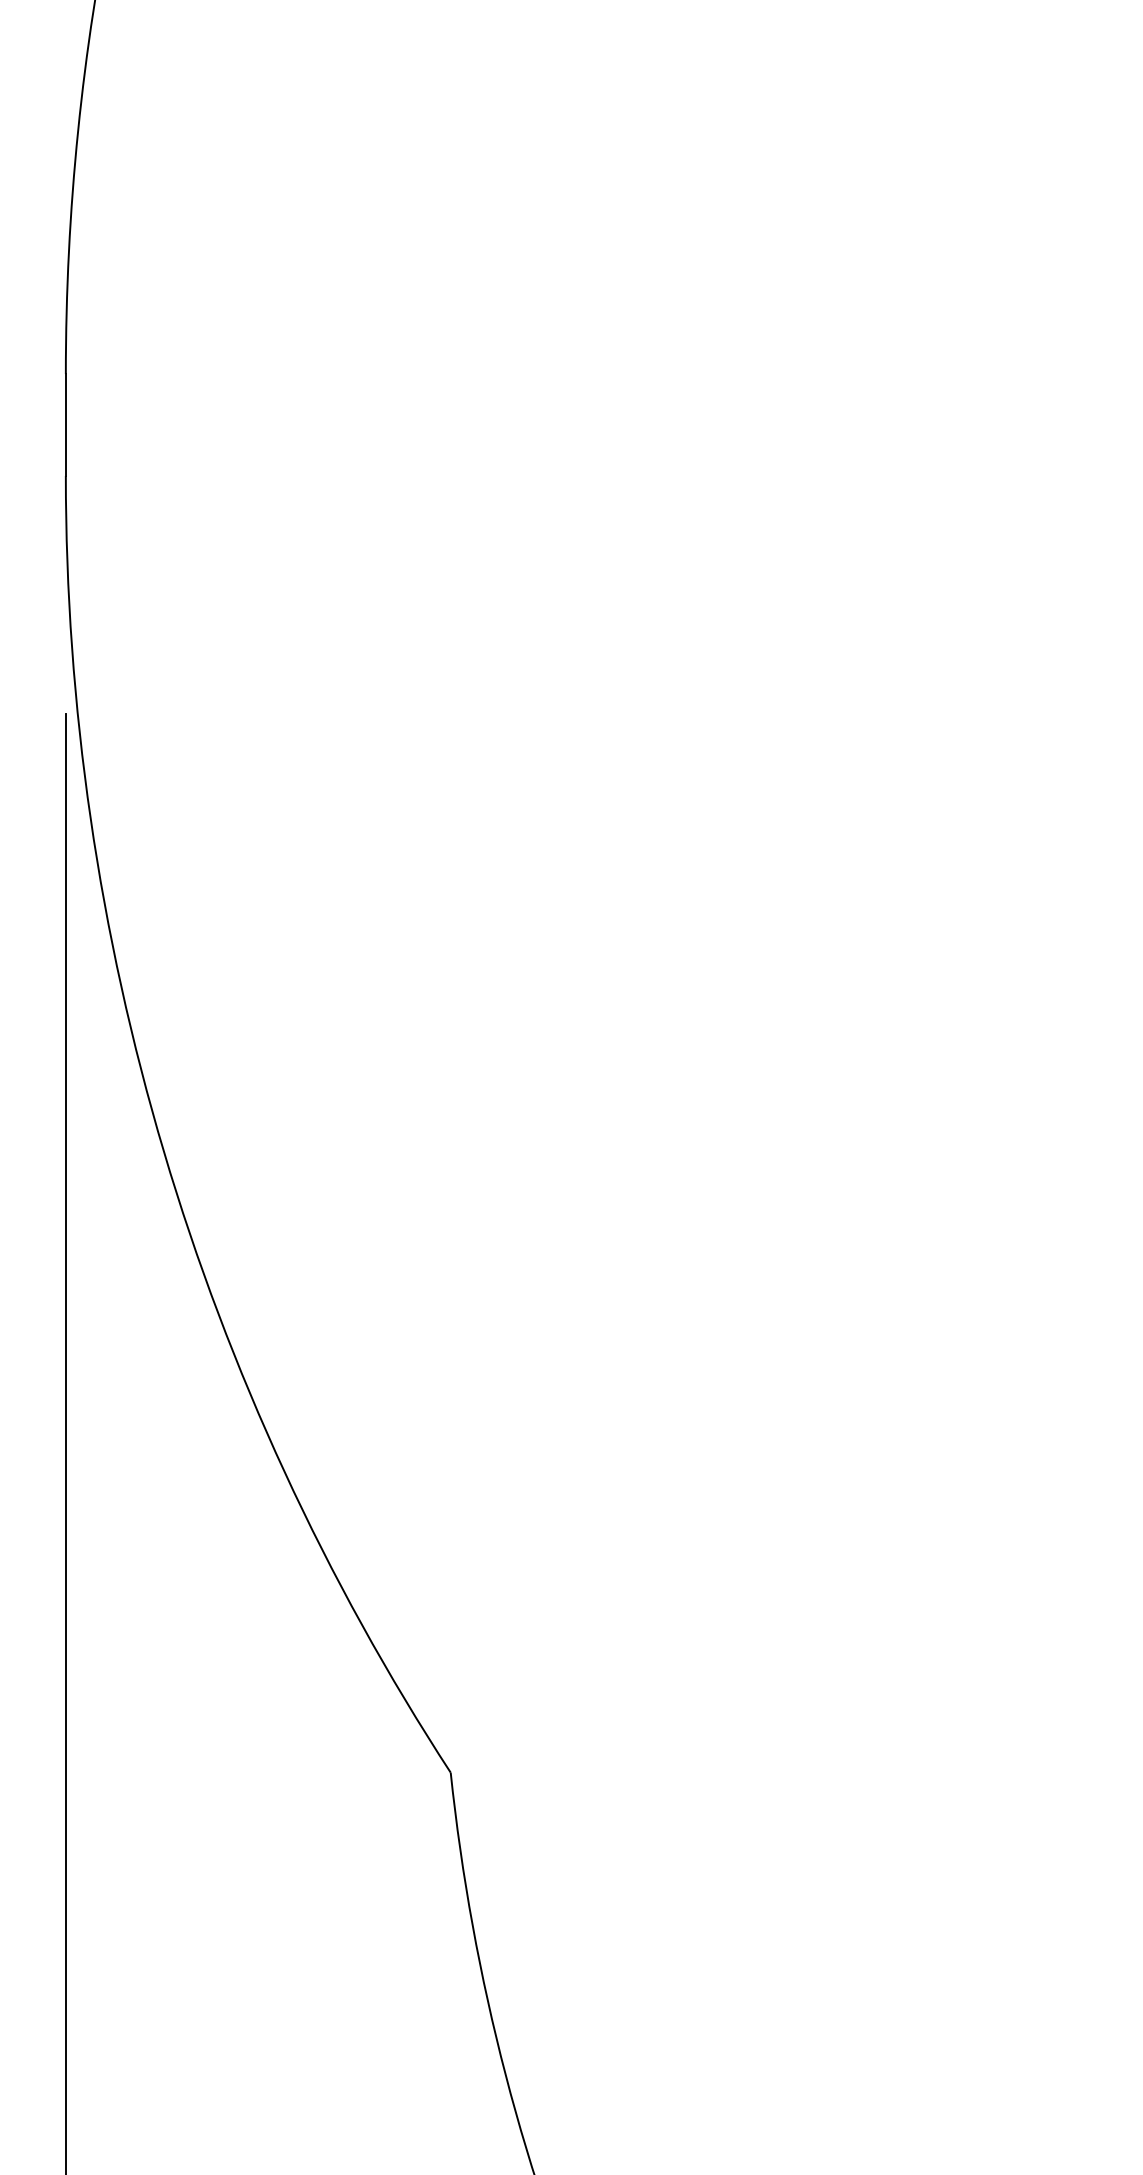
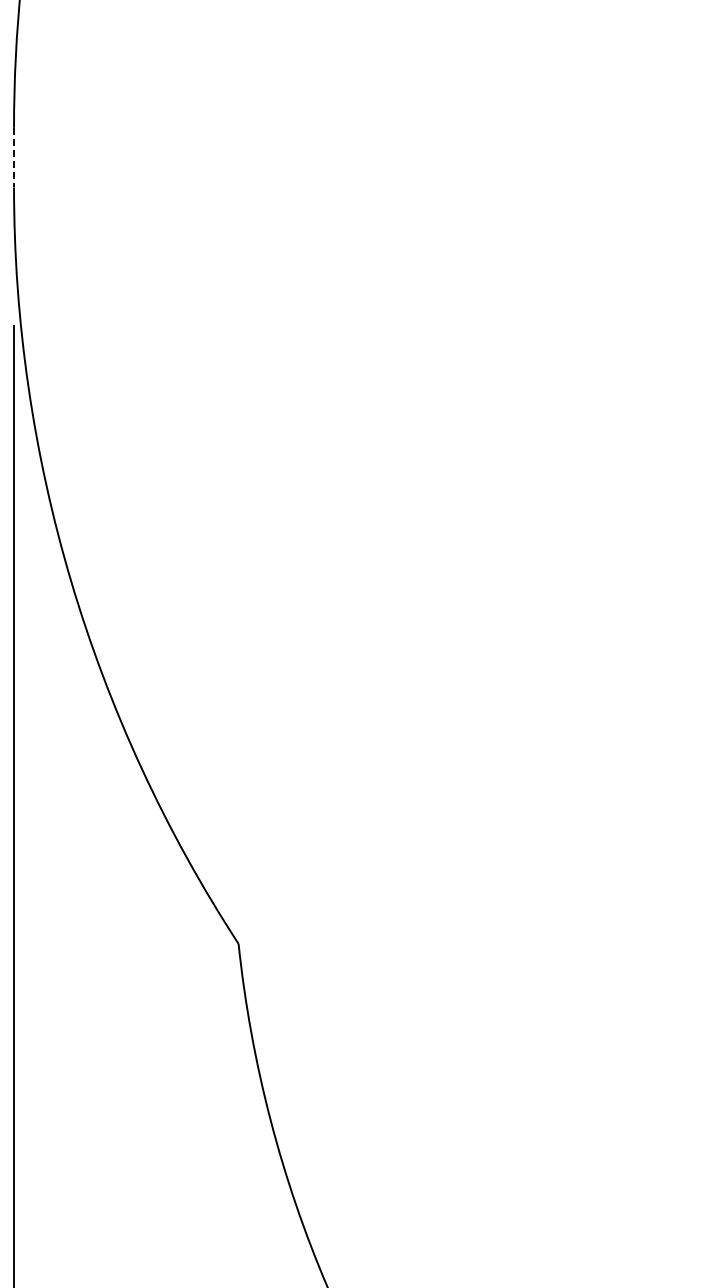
line: (66, 424) -> (14, 157), solid -> dashed

